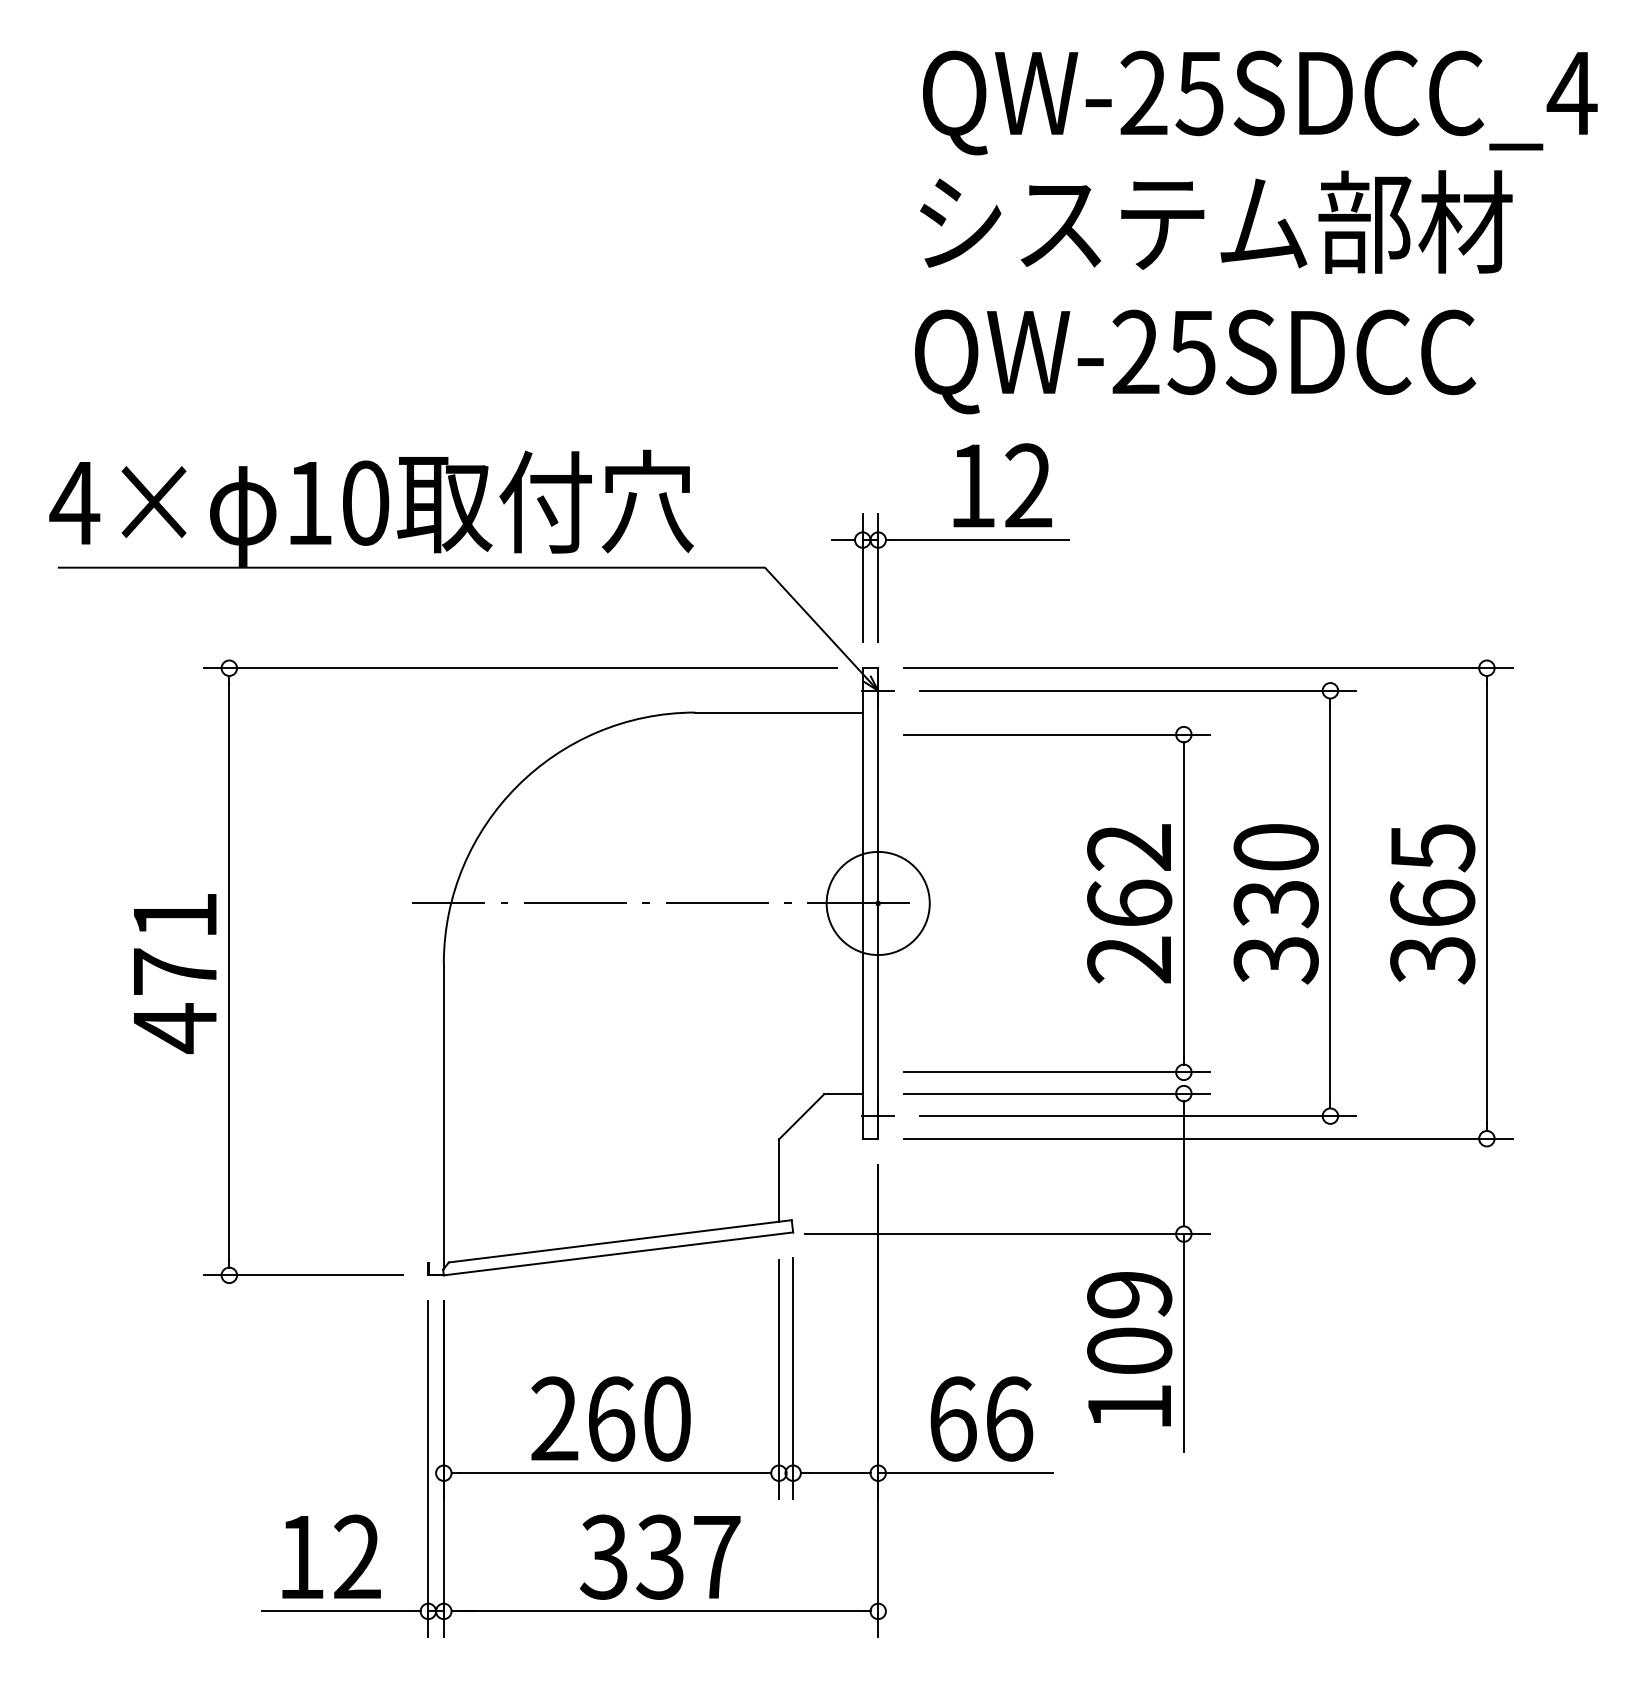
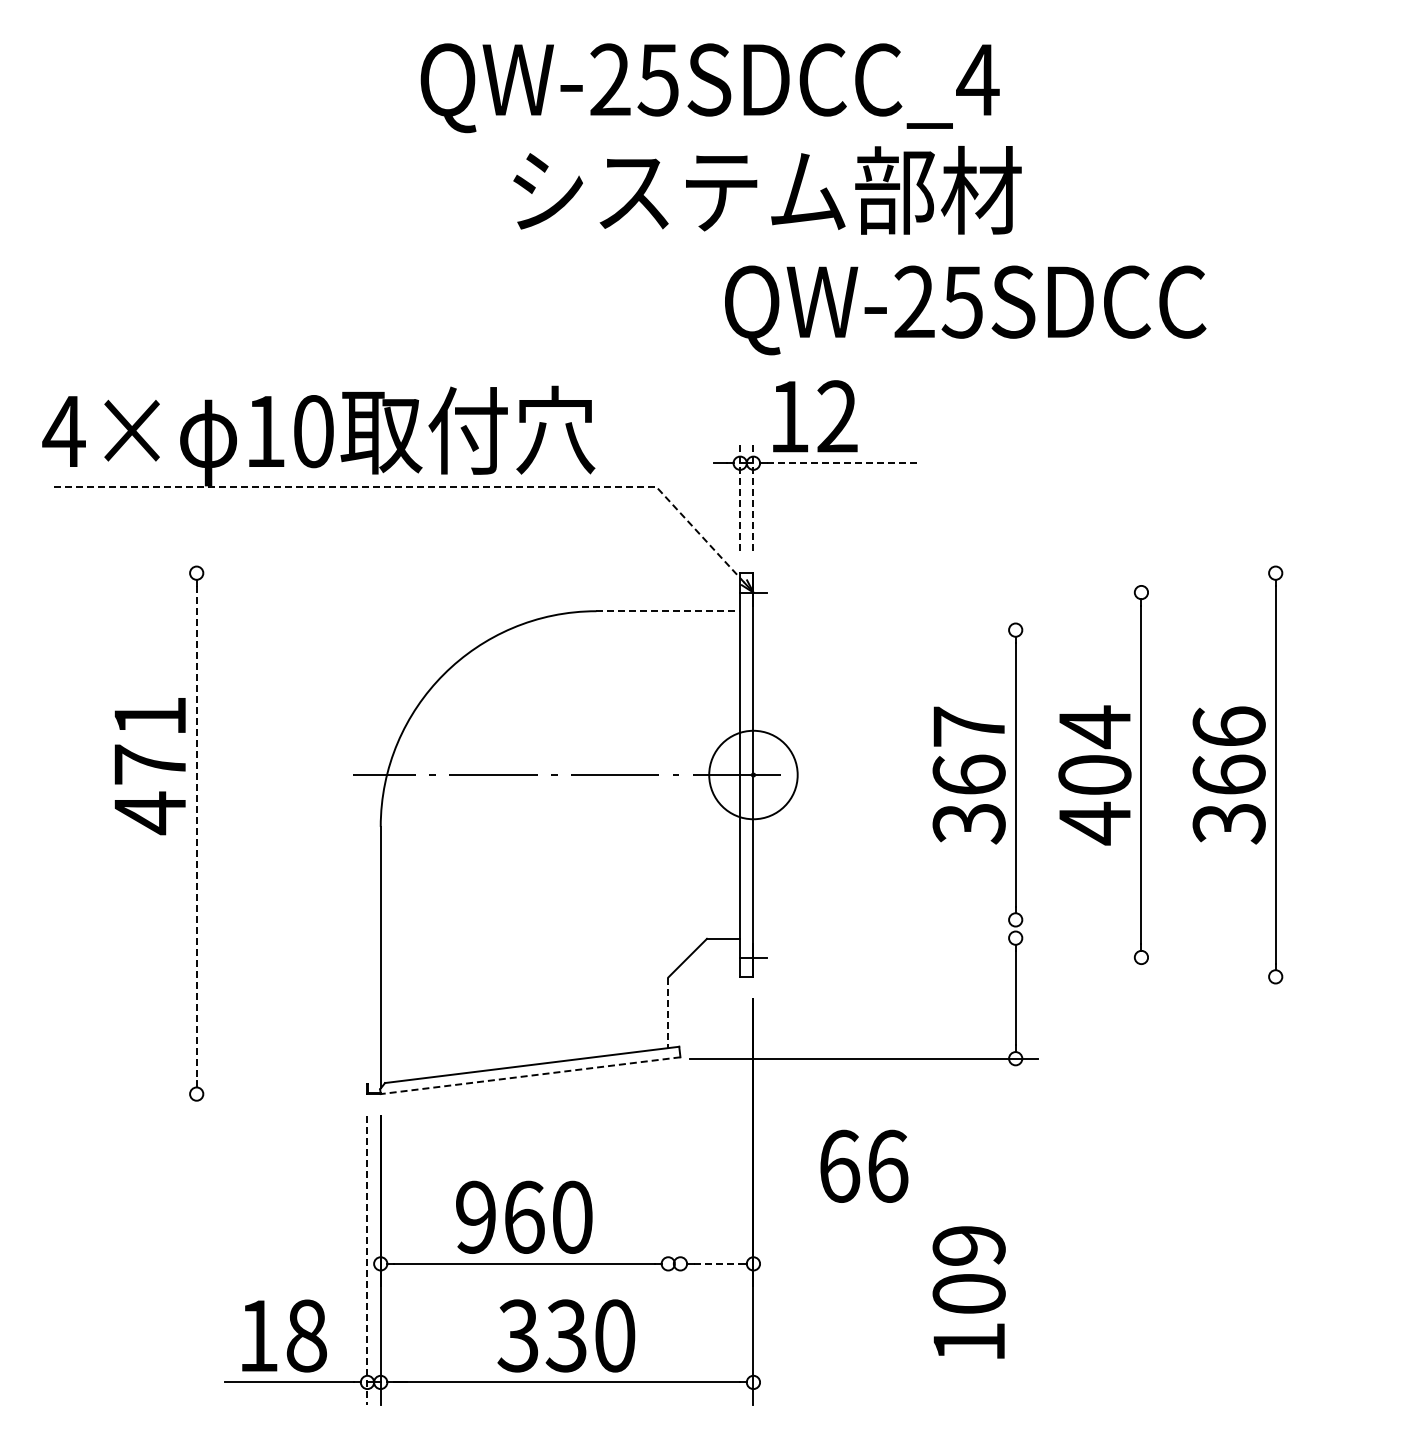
text: (1259, 103) -> (709, 88), moved
text: (1216, 222) -> (767, 190), moved
text: (1195, 362) -> (965, 310), moved
text: (1002, 485) -> (815, 416), moved
line: (982, 540) -> (842, 463), solid -> dashed
line: (487, 567) -> (418, 486), solid -> dashed
line: (863, 578) -> (740, 496), solid -> dashed
line: (878, 578) -> (753, 496), solid -> dashed
line: (520, 668) -> (446, 573), removed
line: (1208, 668) -> (1036, 573), removed
line: (1138, 690) -> (976, 592), removed
line: (779, 712) -> (668, 611), solid -> dashed
line: (1056, 735) -> (906, 630), removed
text: (1431, 848) -> (1228, 727), 365 -> 366
text: (1128, 904) -> (968, 775), 262 -> 367
text: (1275, 904) -> (1094, 775), 330 -> 404
line: (229, 972) -> (196, 834), solid -> dashed
text: (174, 973) -> (149, 766), moved
line: (1056, 1071) -> (906, 919), removed
line: (1056, 1093) -> (906, 938), removed
line: (1138, 1116) -> (976, 957), removed
line: (1208, 1138) -> (1036, 976), removed
line: (779, 1181) -> (668, 1013), solid -> dashed
line: (618, 1253) -> (530, 1075), solid -> dashed
line: (302, 1275) -> (259, 1094), removed
line: (1183, 1342) -> (1015, 1151), removed
text: (1128, 1349) -> (968, 1292), moved
line: (779, 1378) -> (668, 1182), removed
line: (793, 1378) -> (680, 1182), removed
text: (982, 1418) -> (864, 1165), moved
text: (554, 1419) -> (475, 1217), 260 -> 960
line: (428, 1469) -> (367, 1260), solid -> dashed
line: (836, 1472) -> (717, 1263), solid -> dashed
line: (965, 1472) -> (828, 1263), removed
text: (357, 1556) -> (306, 1335), 12 -> 18
text: (717, 1556) -> (615, 1335), 337 -> 330

